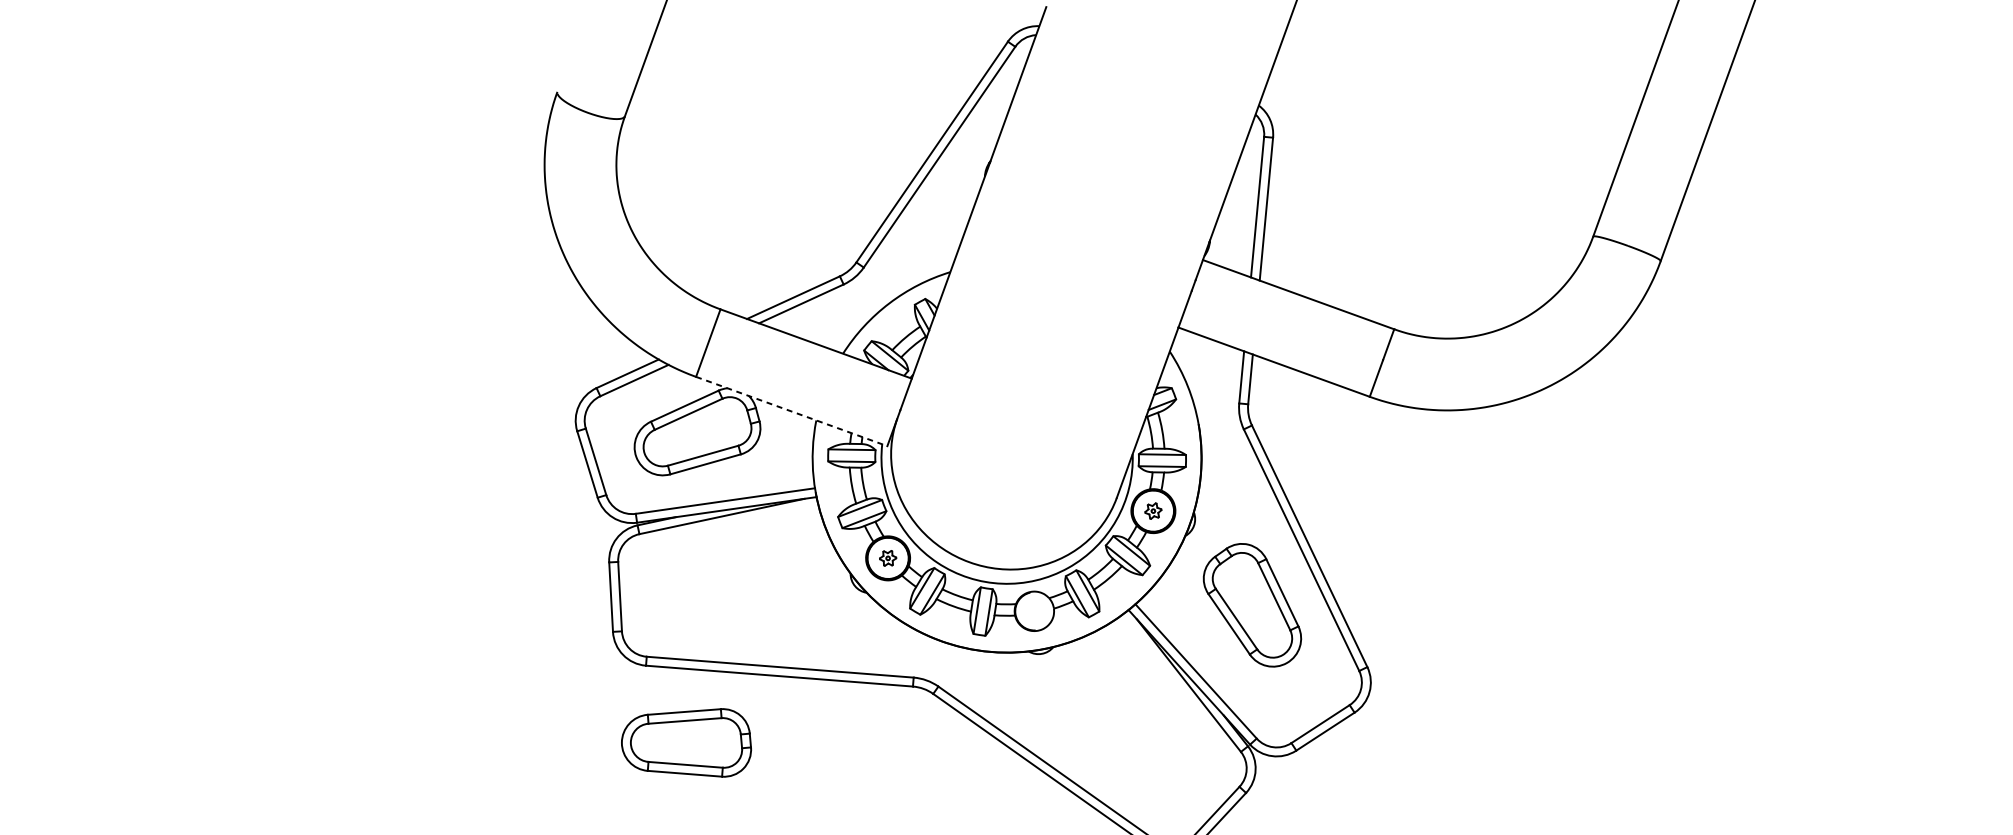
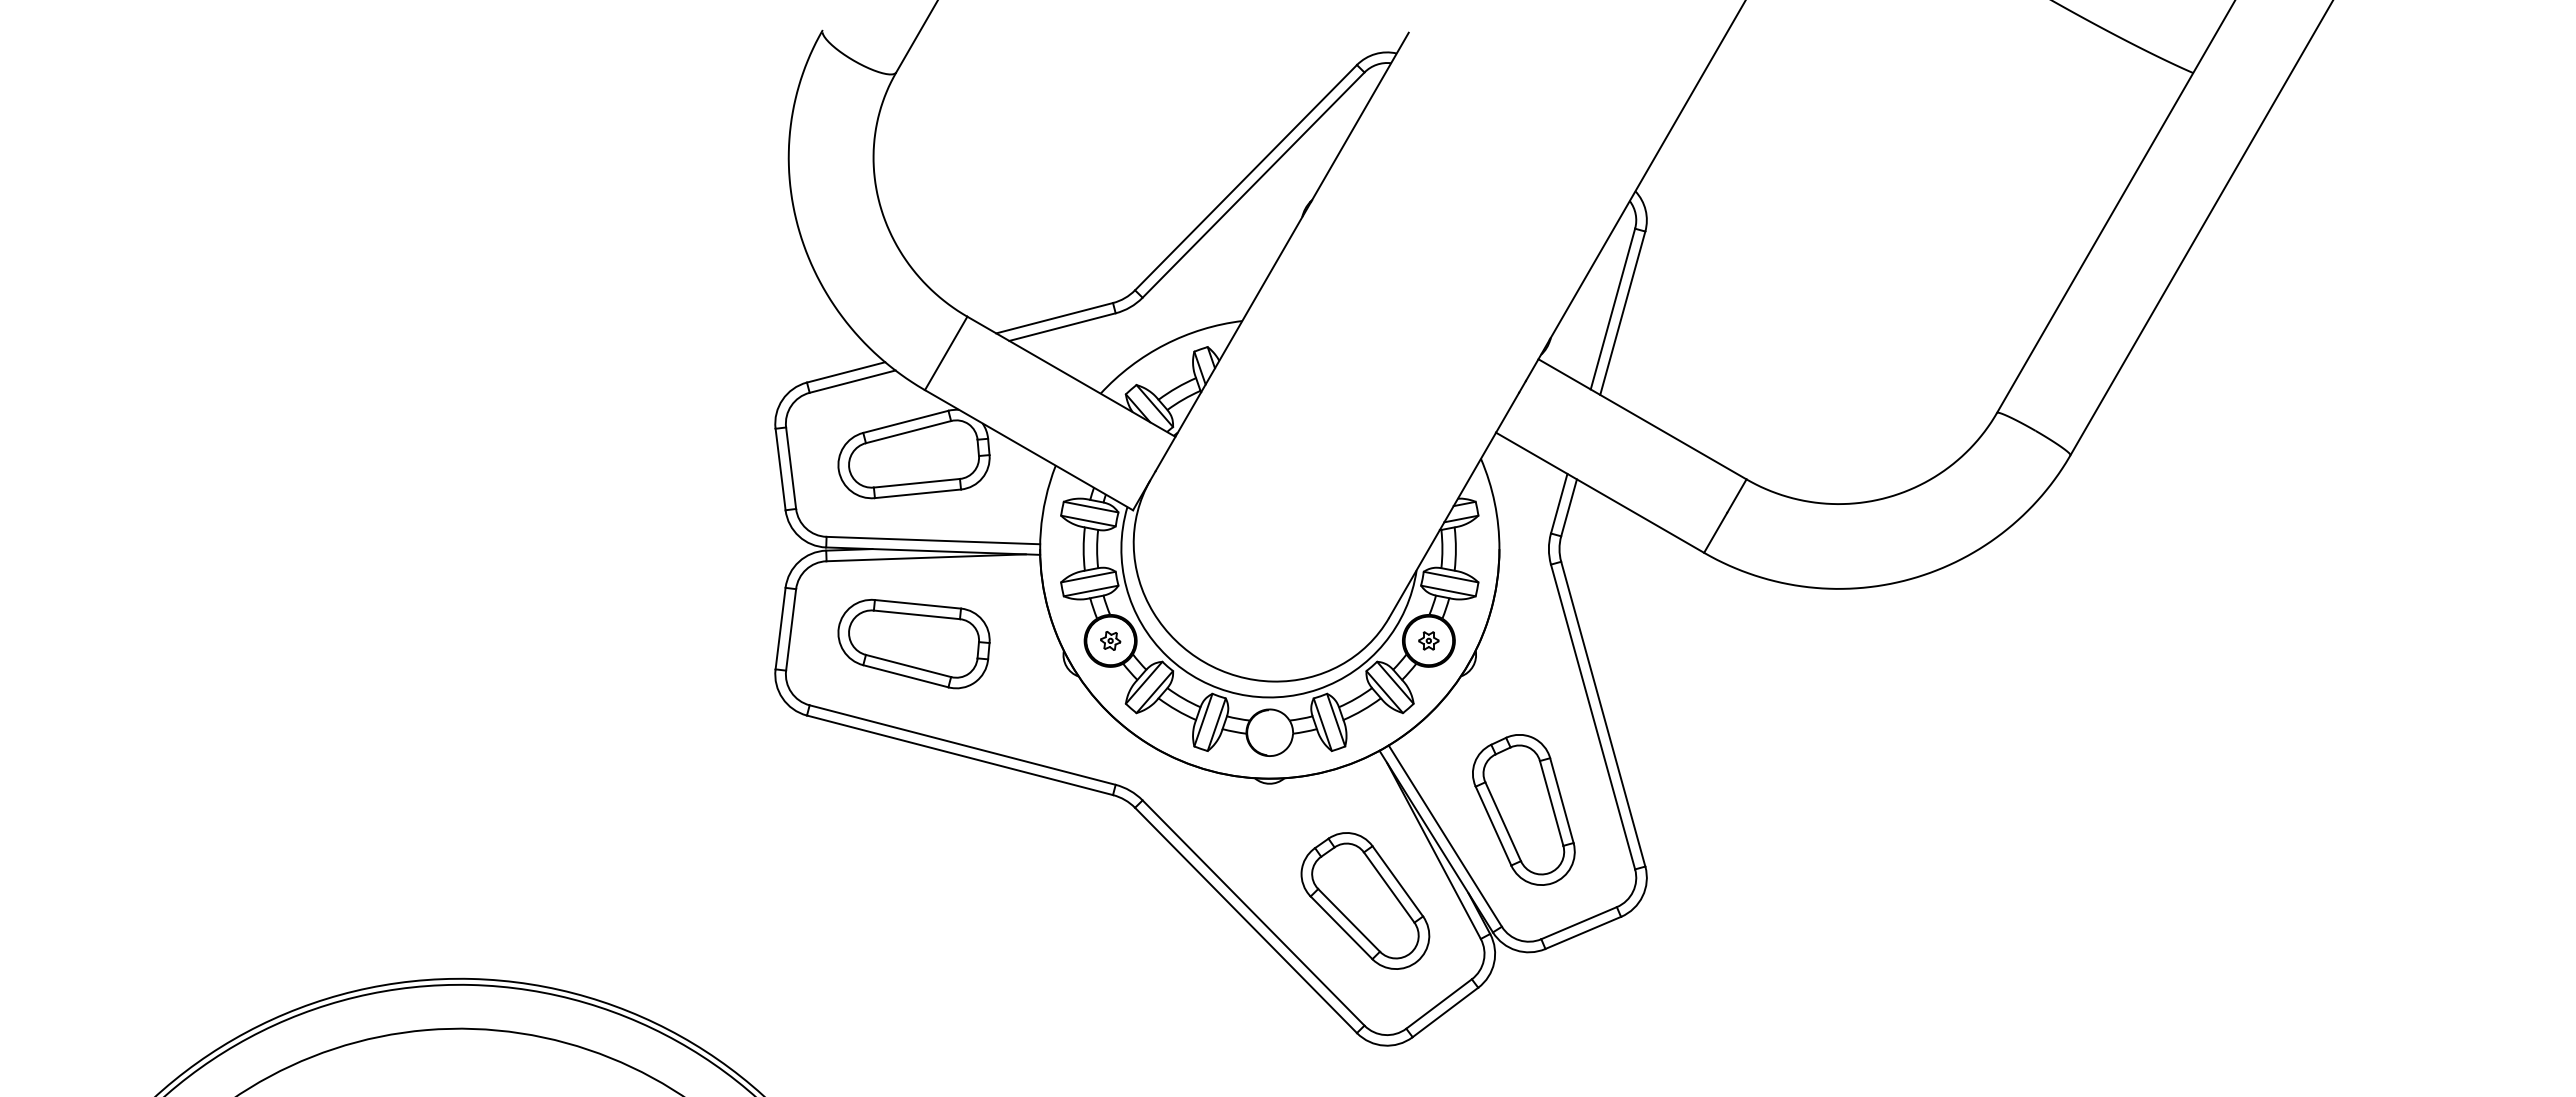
line: (792, 411) -> (1029, 450), dashed -> solid
part: (1251, 605) -> (1523, 809), moved
part: (1139, 736) -> (1365, 900), added
part: (686, 745) -> (913, 643), moved

